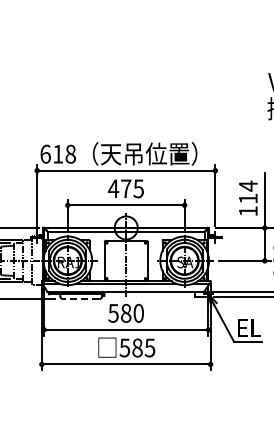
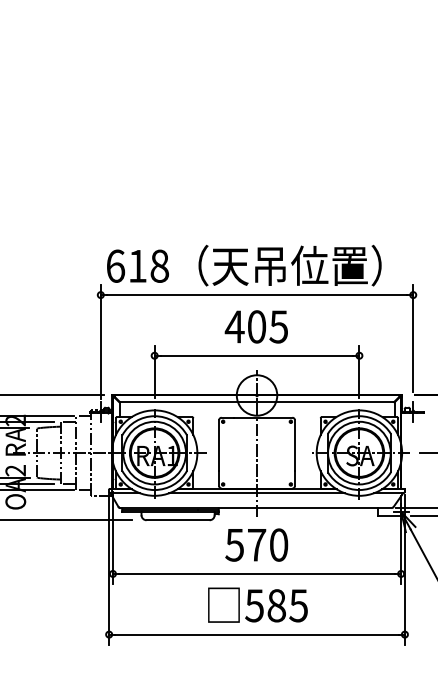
text: (126, 188) -> (257, 326), 475 -> 405
line: (81, 299) -> (178, 520), dashed -> solid
text: (126, 312) -> (257, 543), 580 -> 570

